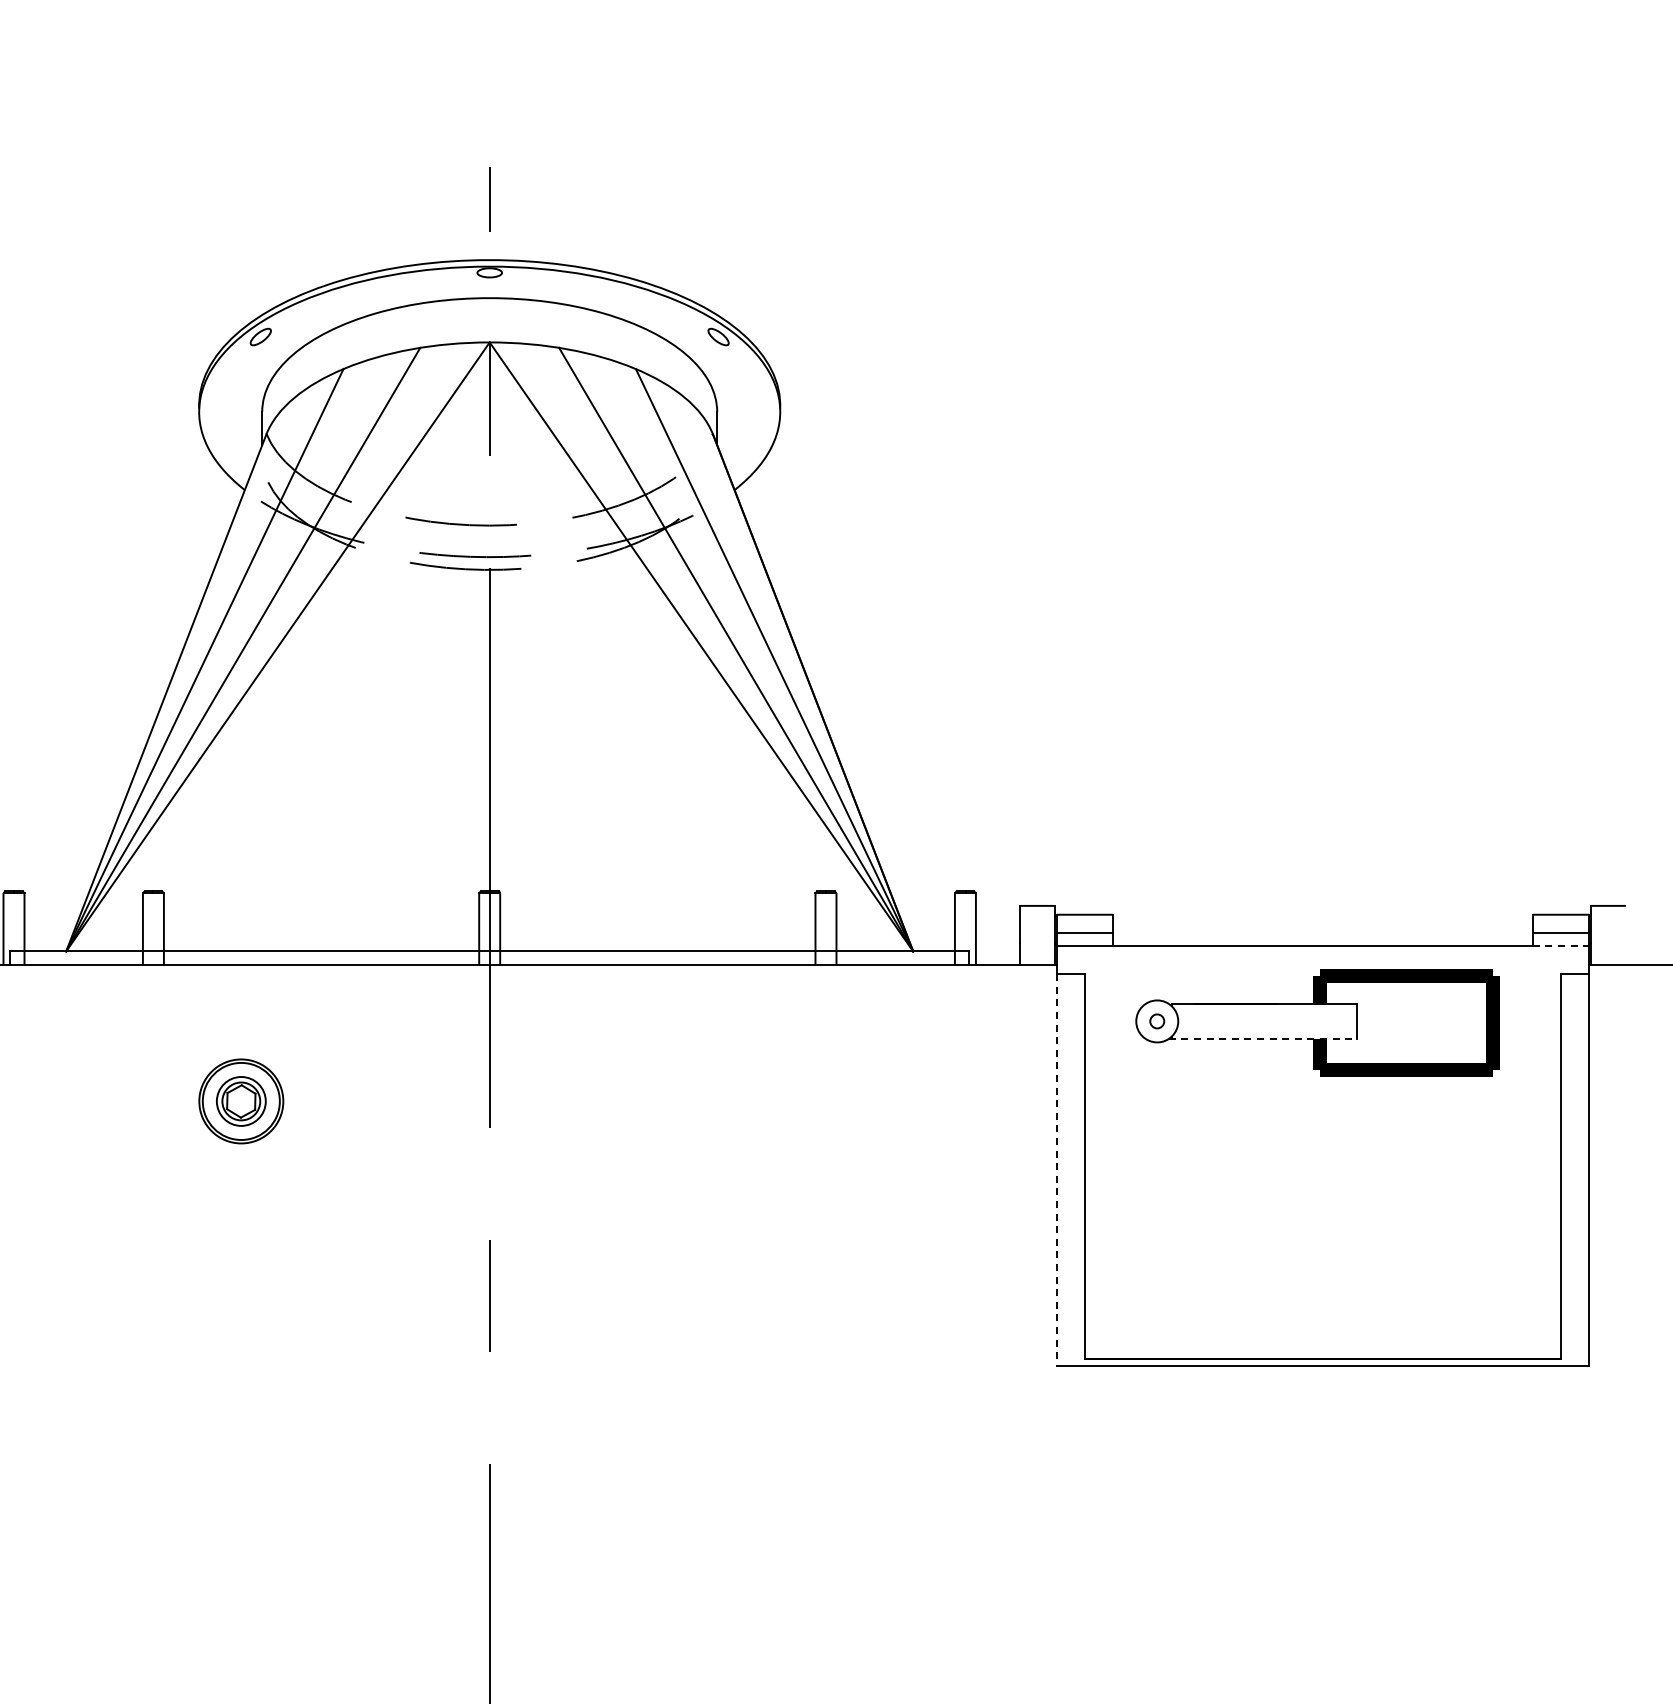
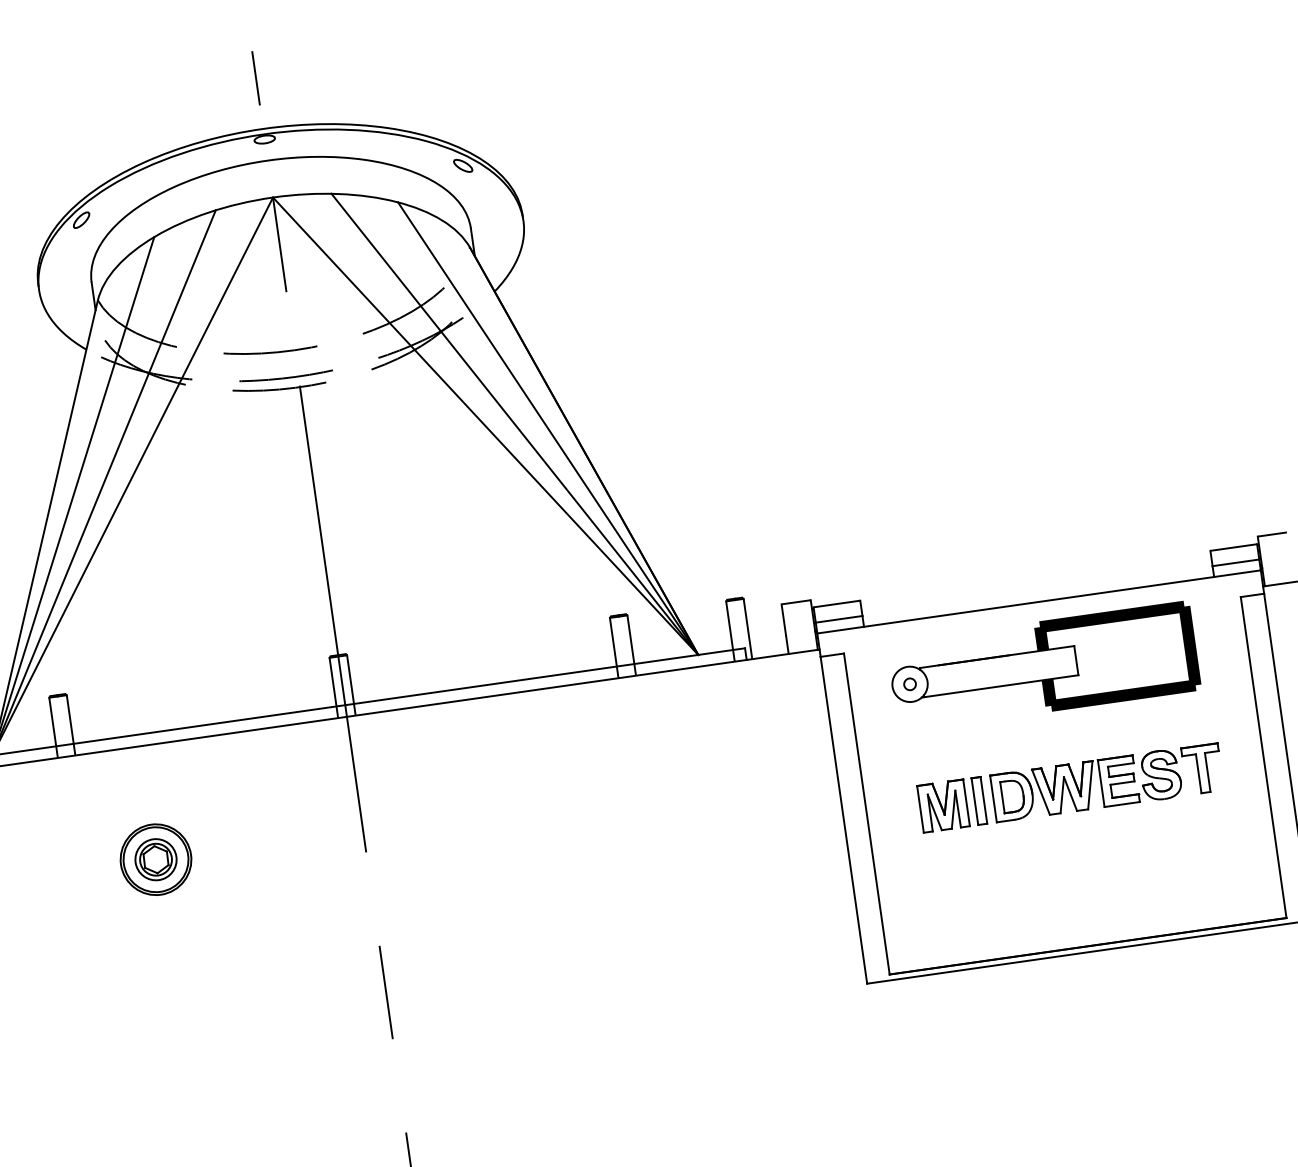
line: (1561, 946) -> (1238, 573), dashed -> solid
line: (1262, 1038) -> (999, 686), dashed -> solid
part: (1328, 1169) -> (1070, 787), added
line: (1056, 1170) -> (843, 820), dashed -> solid

